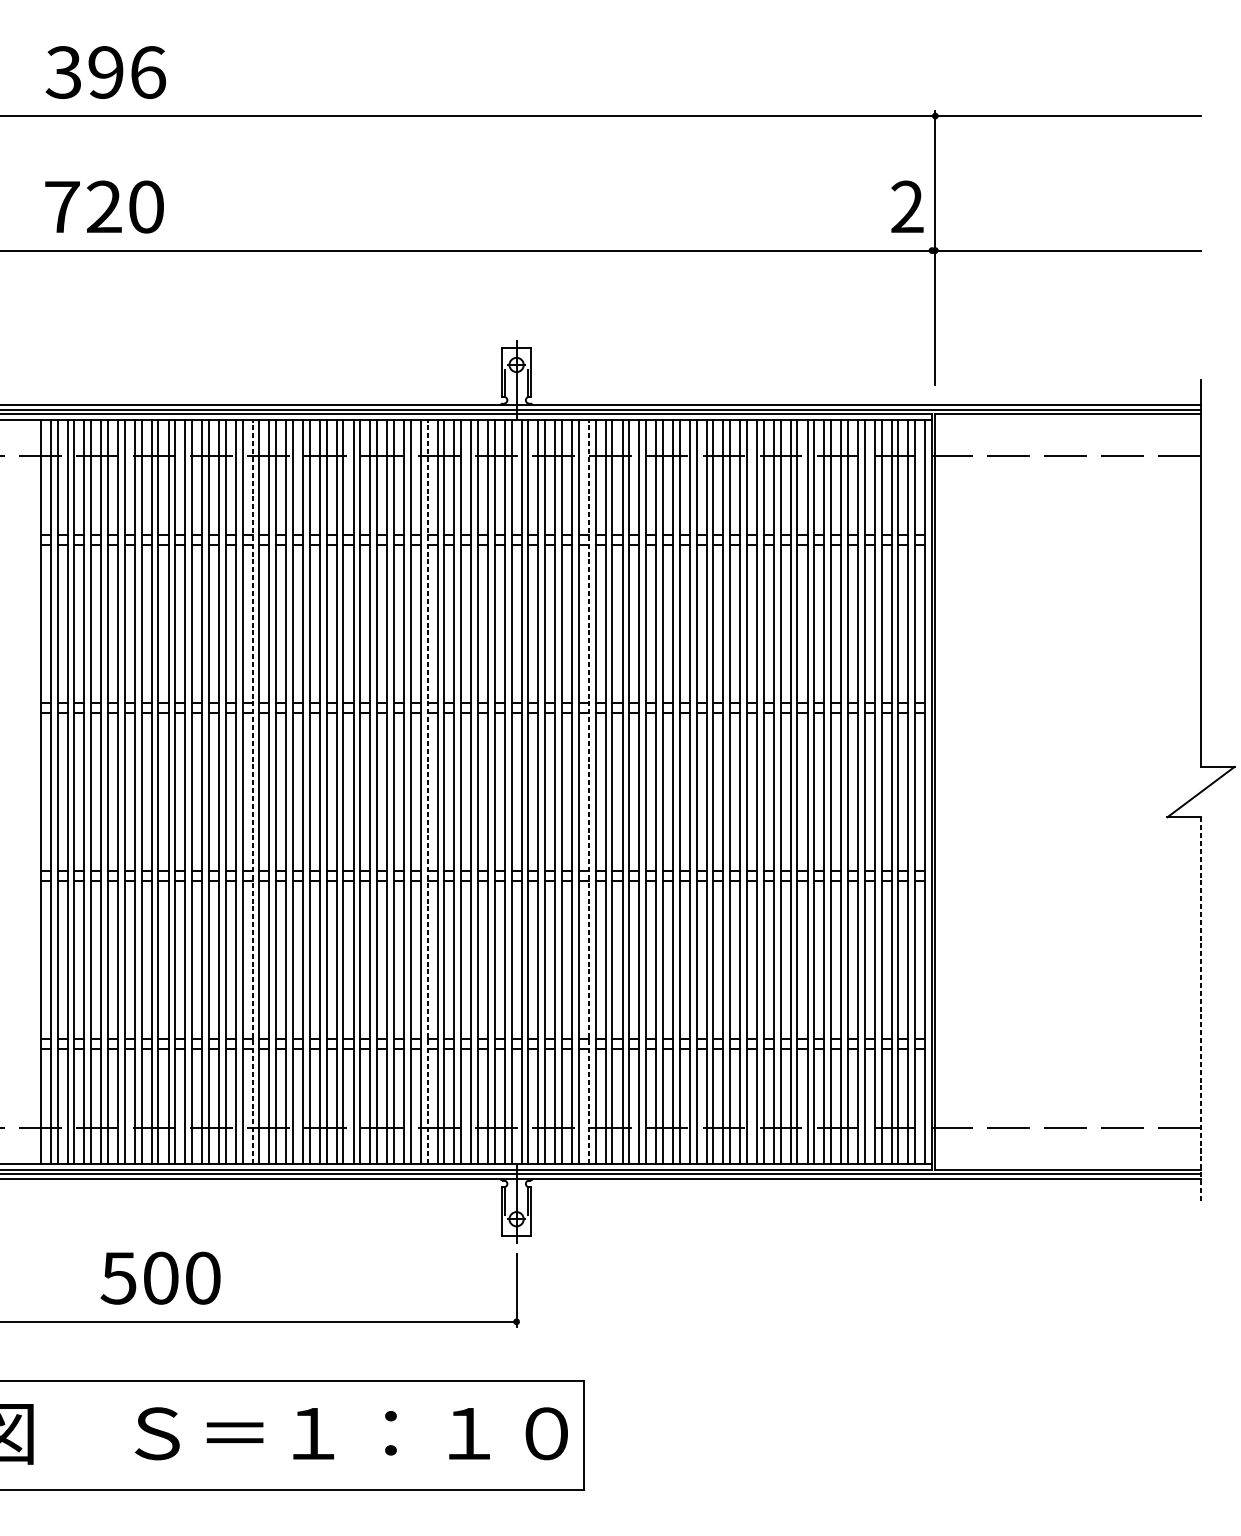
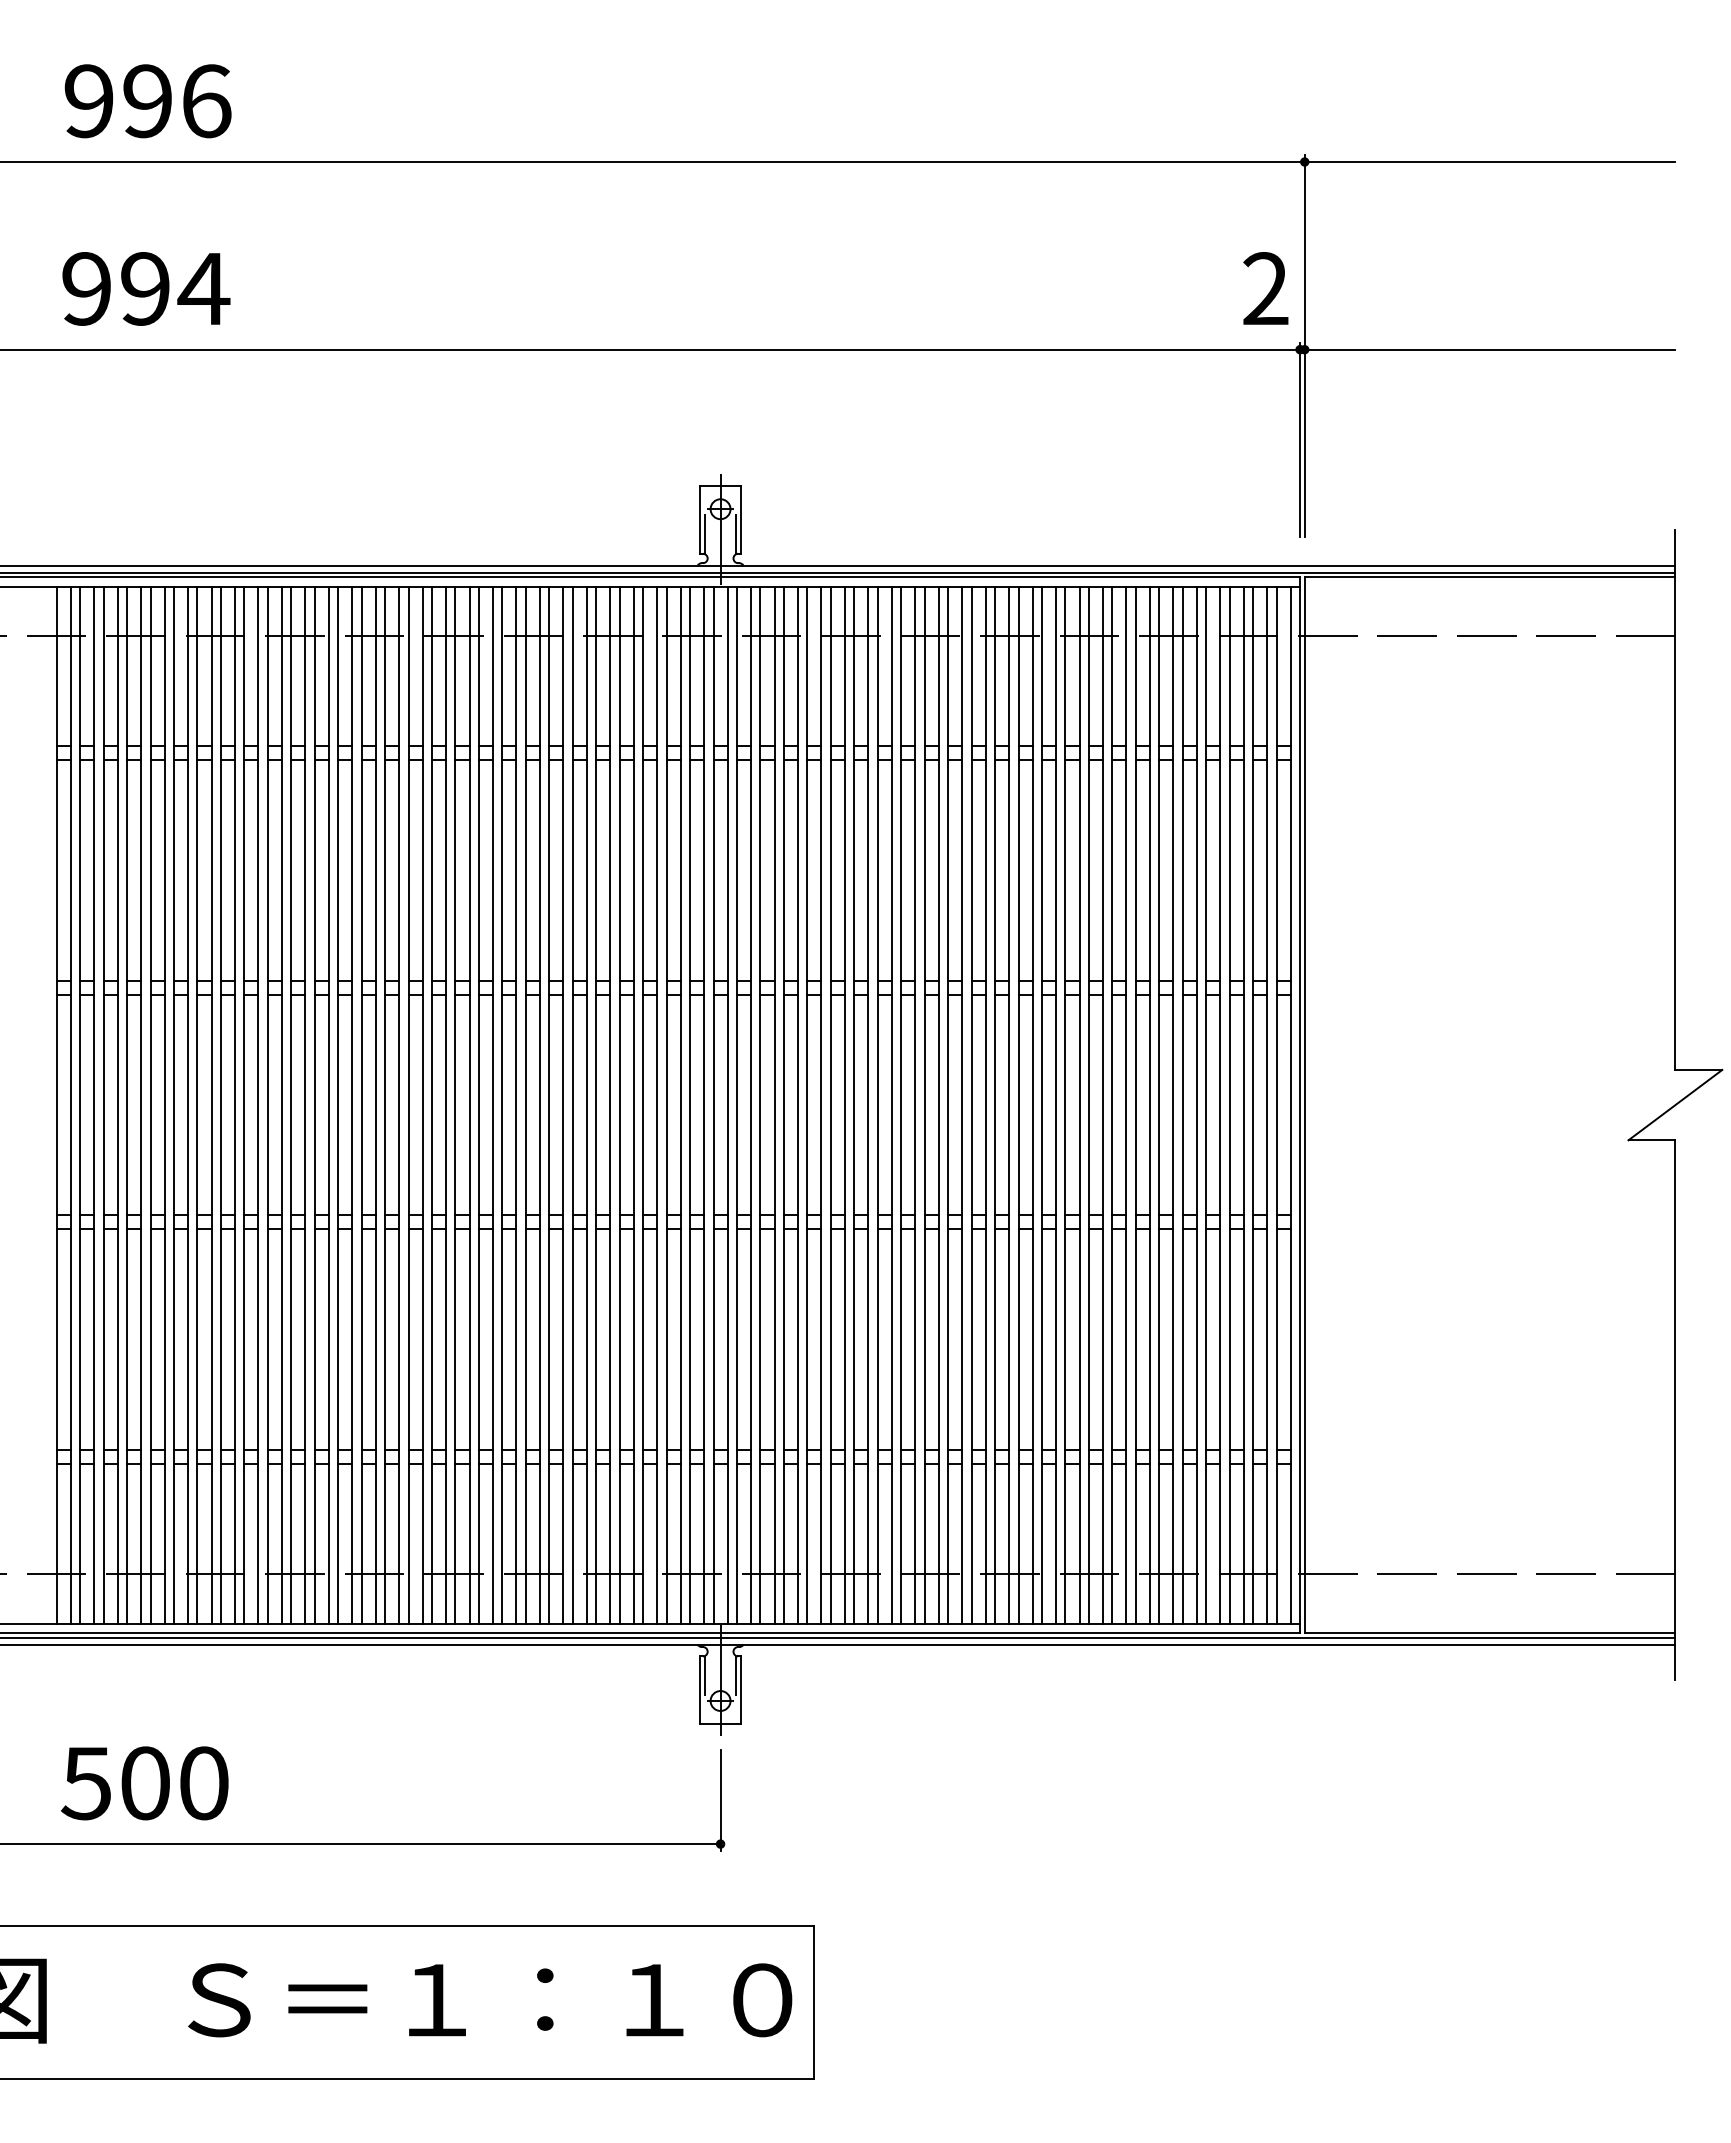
text: (63, 72) -> (88, 101), 396 -> 996
text: (105, 206) -> (146, 288), 720 -> 994
line: (932, 314) -> (1300, 439), added
line: (252, 791) -> (352, 1104), dashed -> solid
line: (427, 791) -> (596, 1104), dashed -> solid
line: (588, 791) -> (821, 1104), dashed -> solid
line: (1201, 1010) -> (1675, 1410), dashed -> solid
text: (160, 1278) -> (144, 1783), moved

